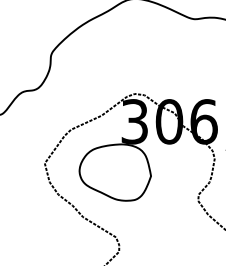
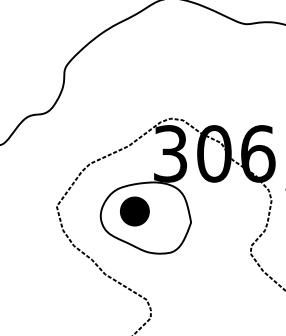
part: (106, 167) -> (134, 211), added

